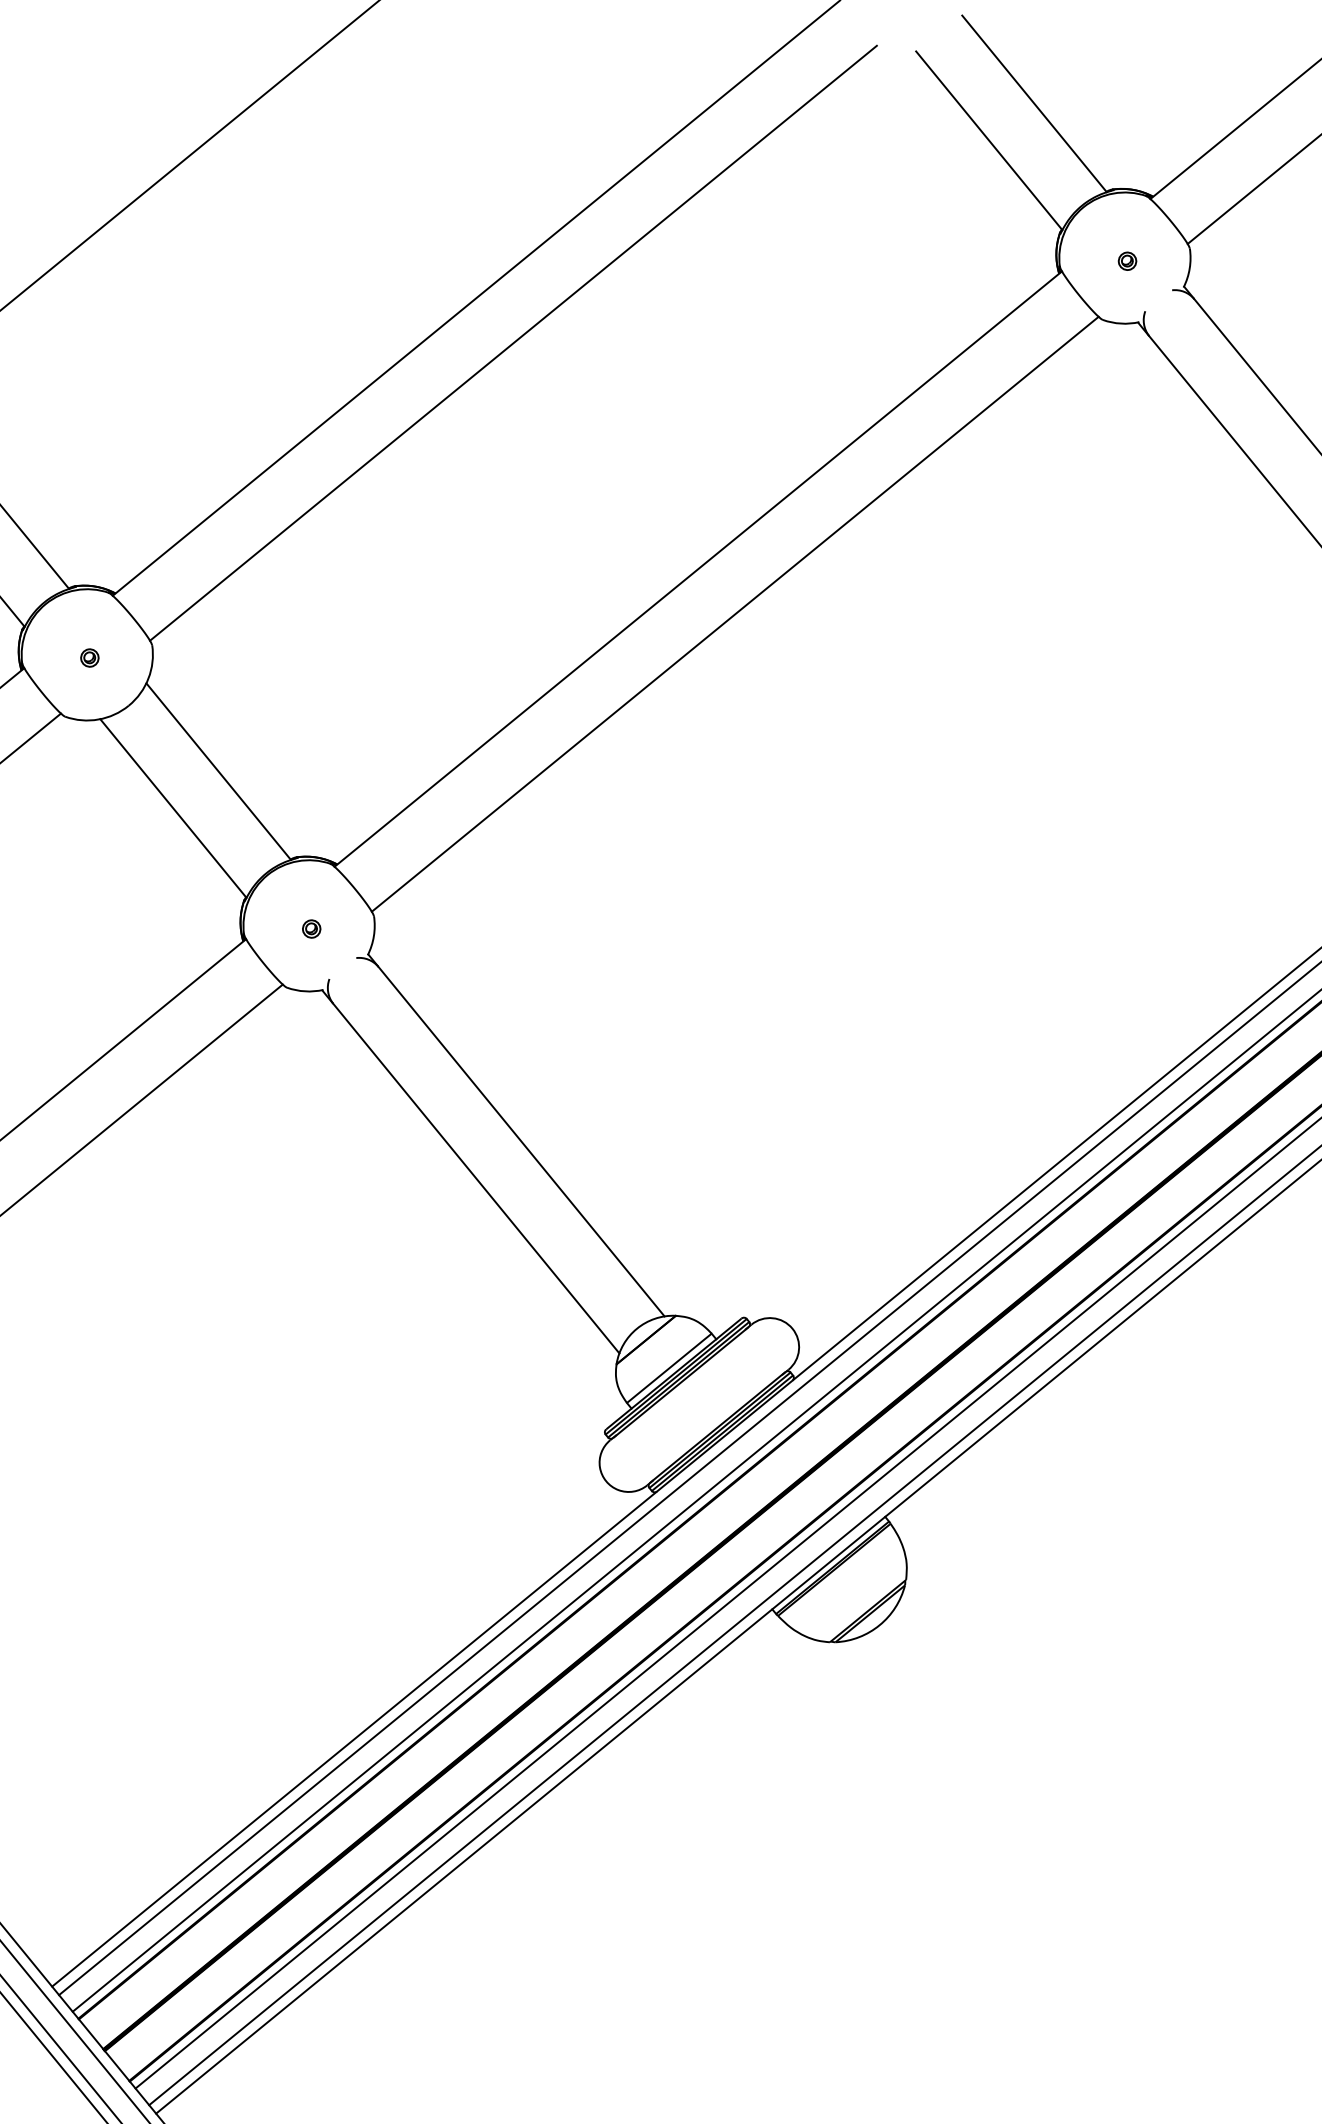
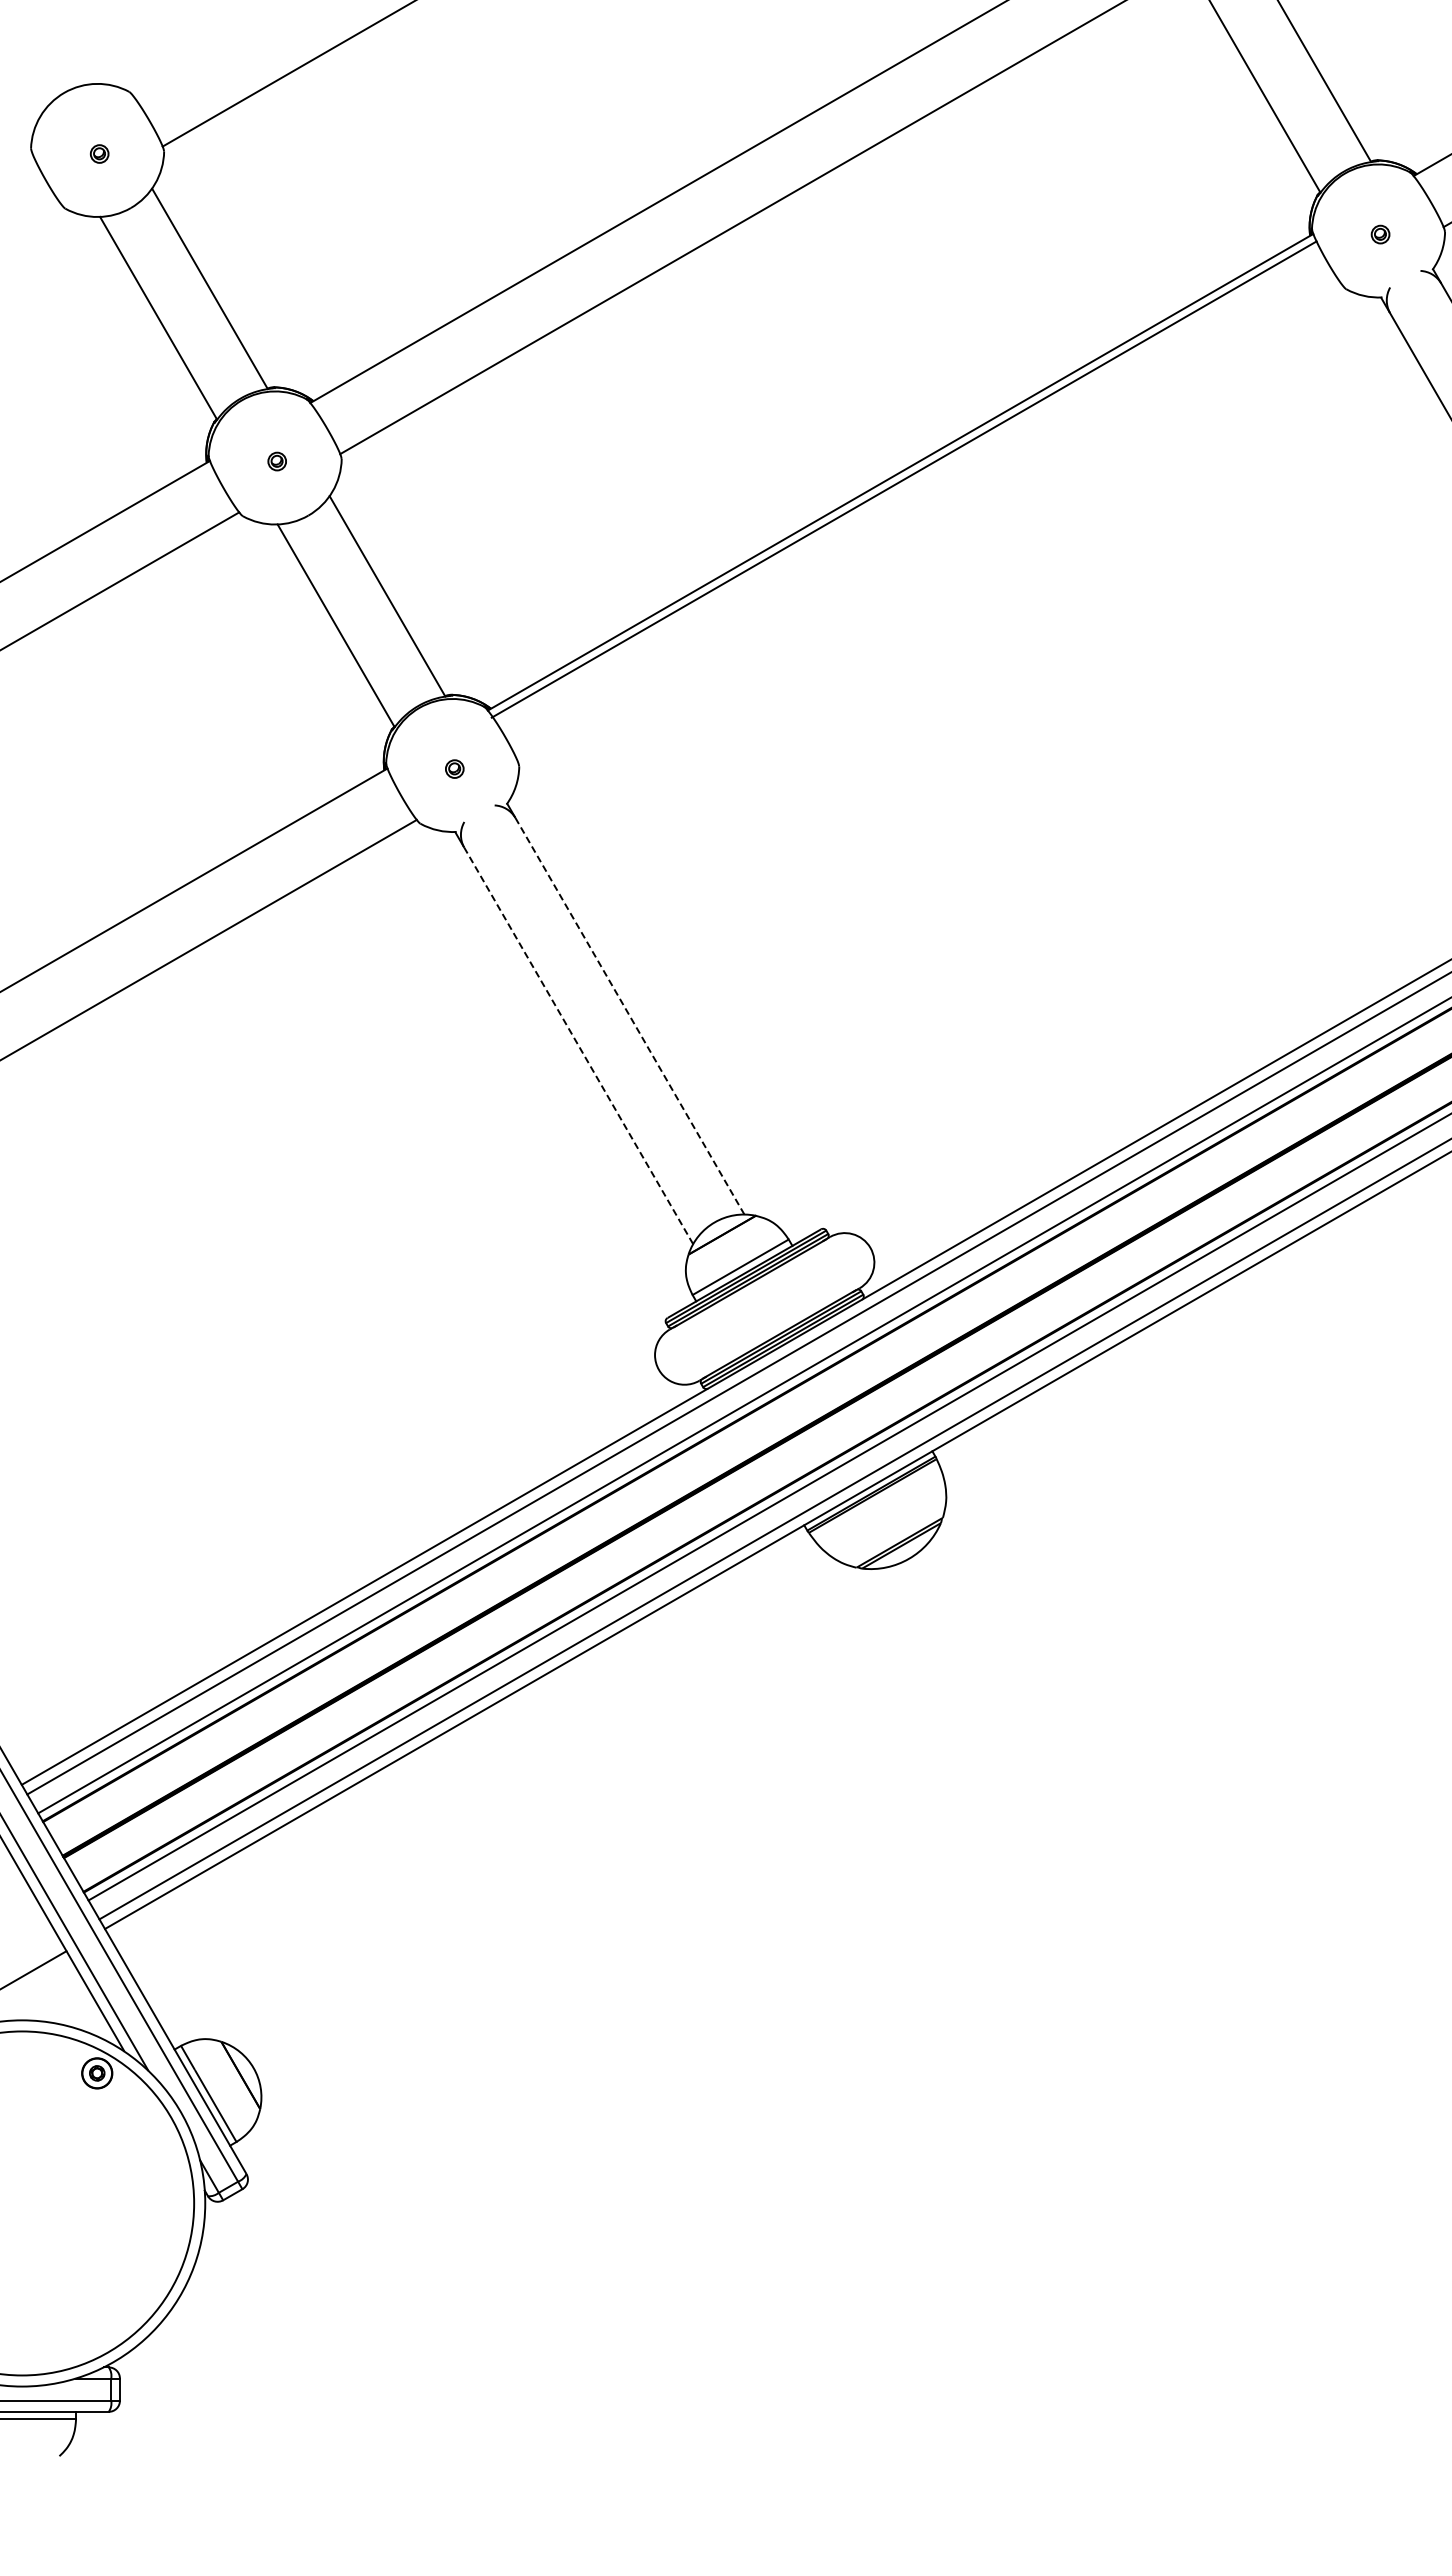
line: (734, 614) -> (903, 479), moved
line: (520, 1141) -> (629, 1015), solid -> dashed
line: (476, 1179) -> (578, 1046), solid -> dashed

